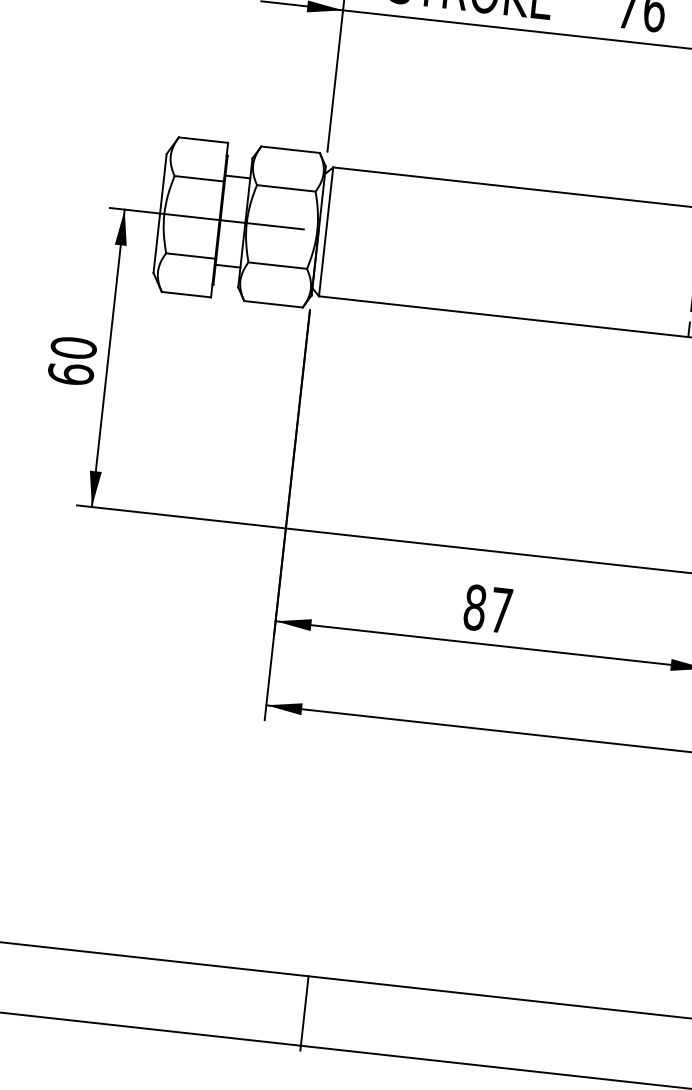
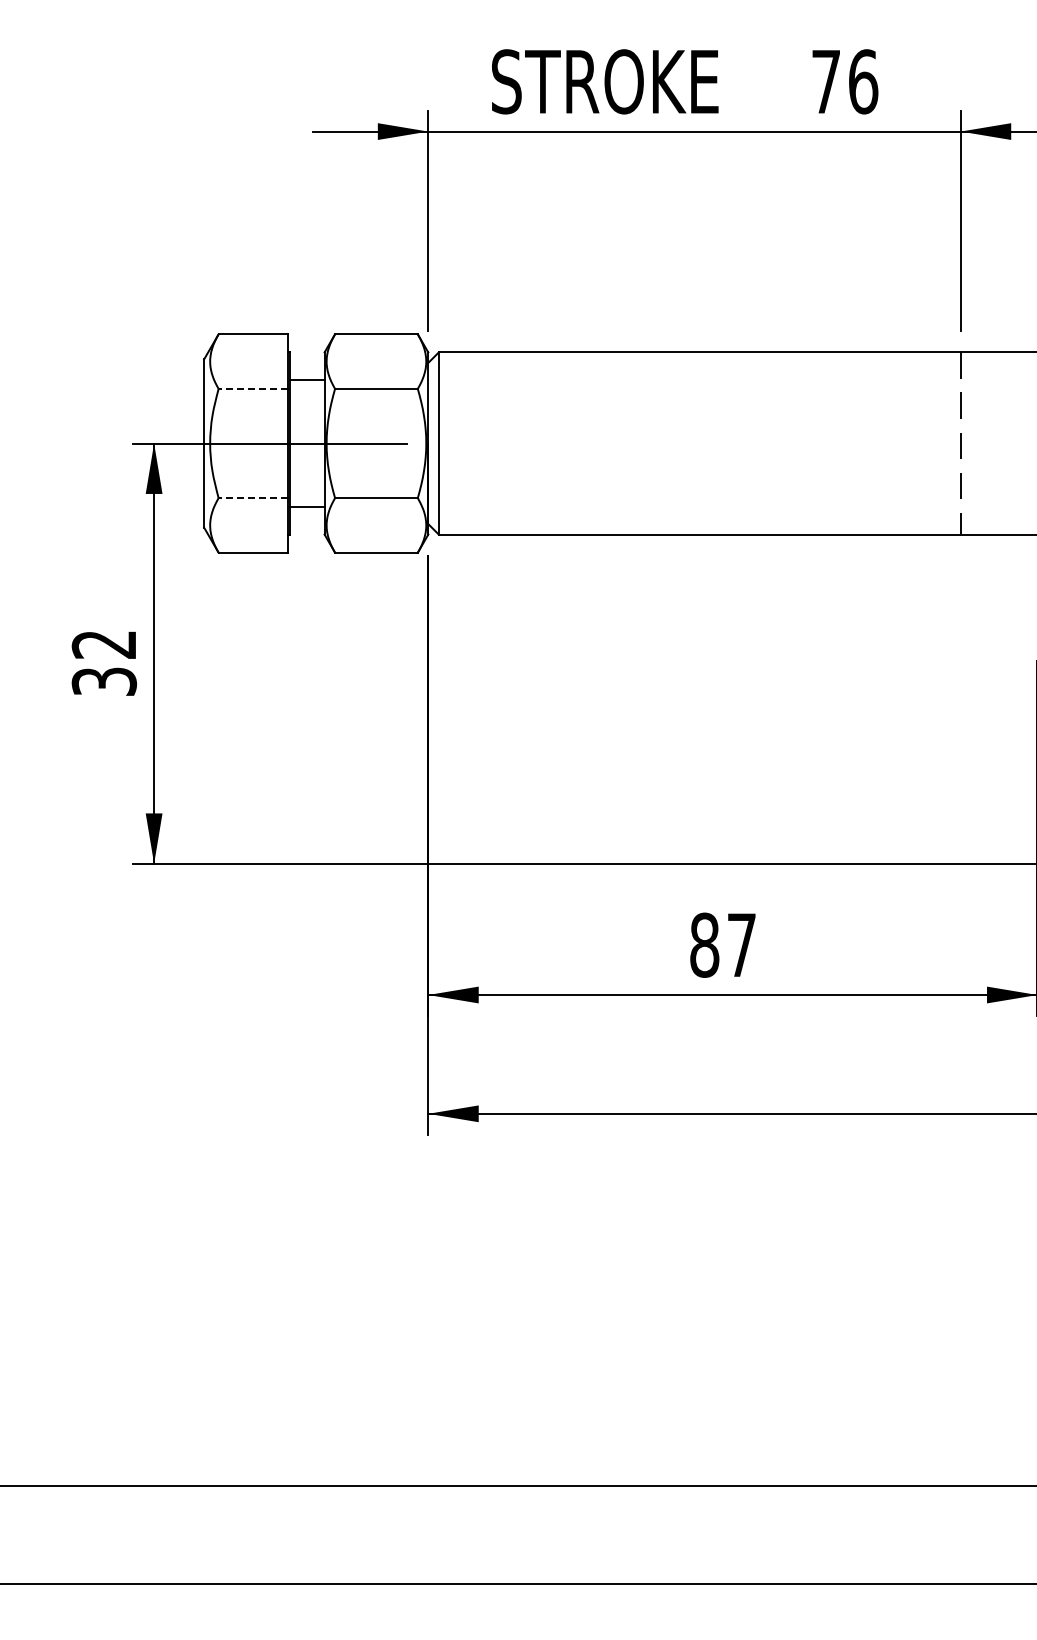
line: (199, 178) -> (253, 388), solid -> dashed
line: (190, 256) -> (253, 498), solid -> dashed
text: (72, 361) -> (104, 663), 60 -> 32
line: (304, 1012) -> (529, 1537), removed

